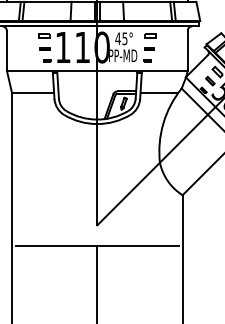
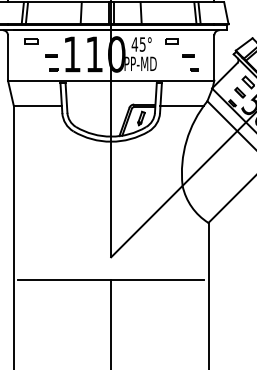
part: (44, 36) -> (31, 41), moved
part: (149, 48) -> (188, 55), moved
part: (147, 60) -> (194, 69), moved

